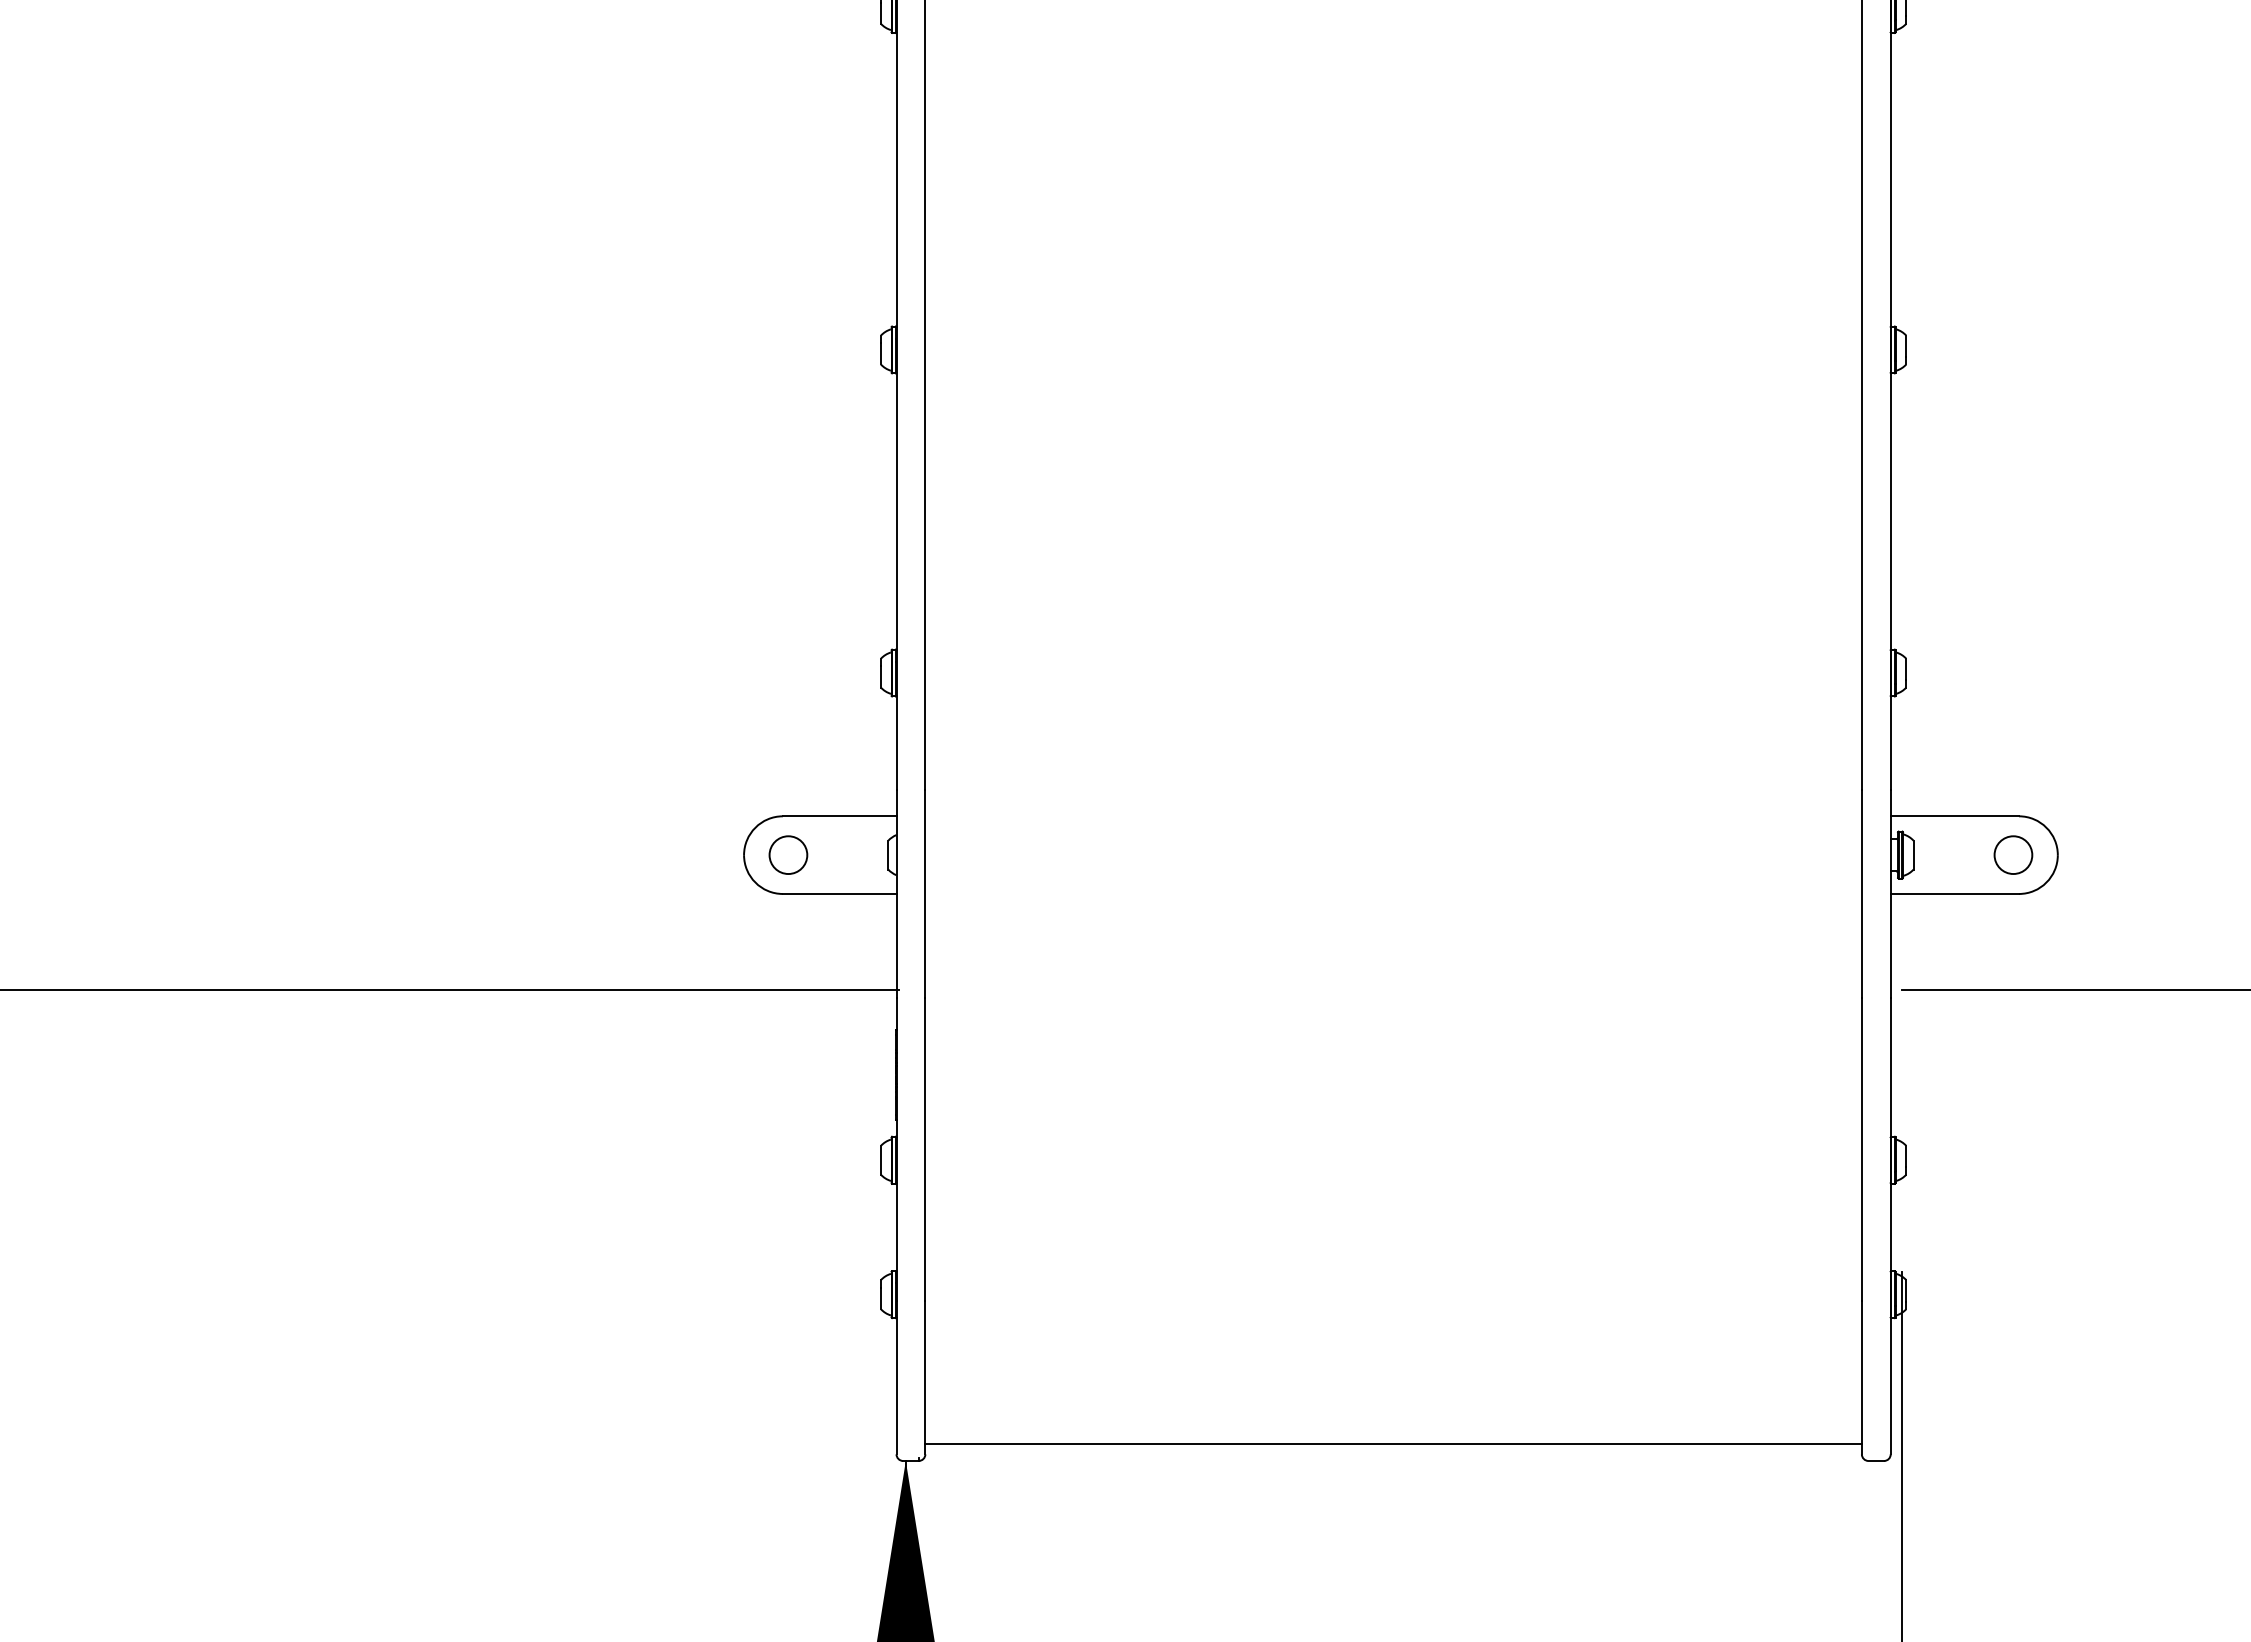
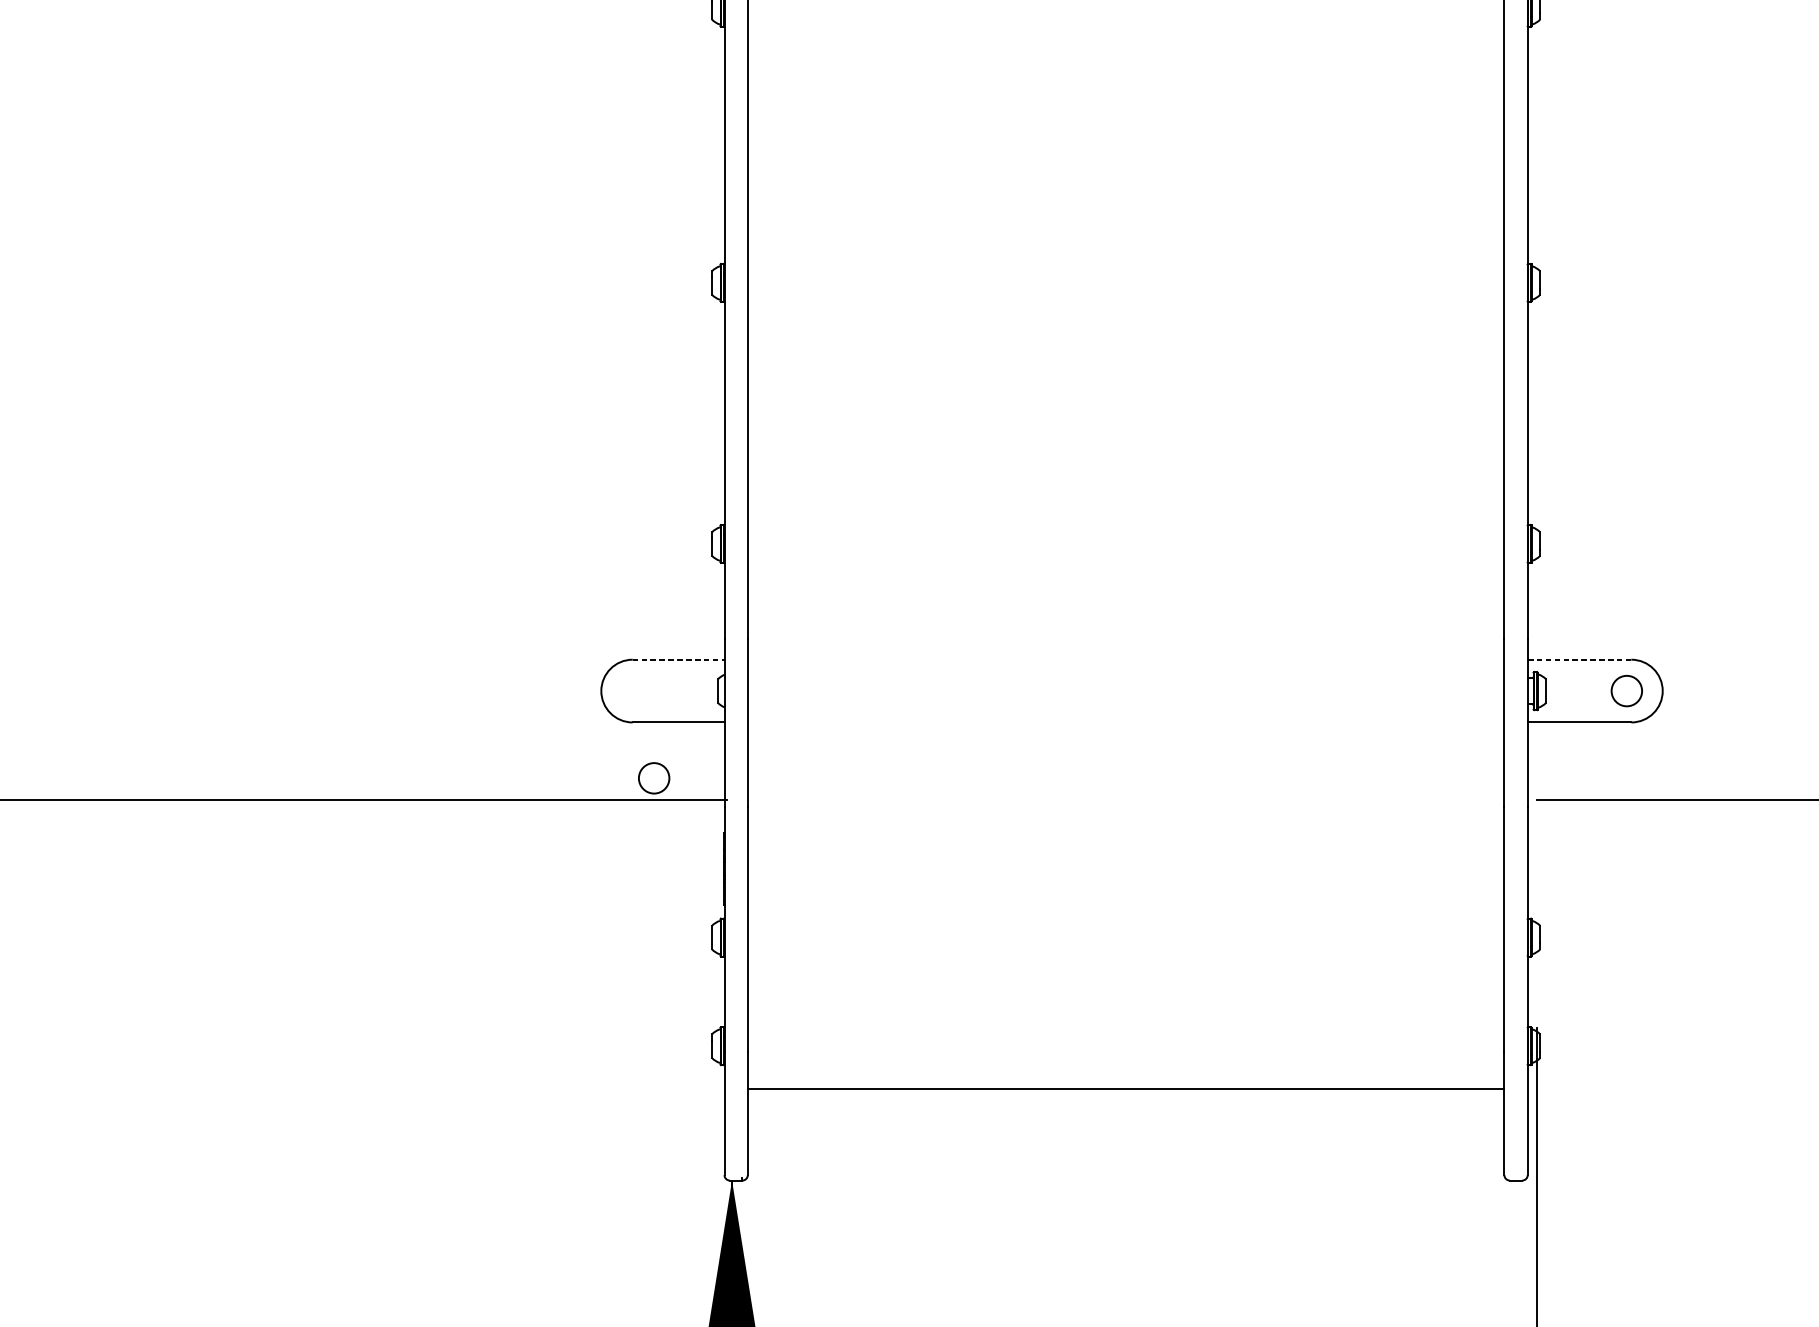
line: (839, 816) -> (678, 659), solid -> dashed
line: (1954, 816) -> (1579, 659), solid -> dashed
circle: (788, 854) -> (654, 777), moved
line: (1393, 1443) -> (1126, 1088), moved

